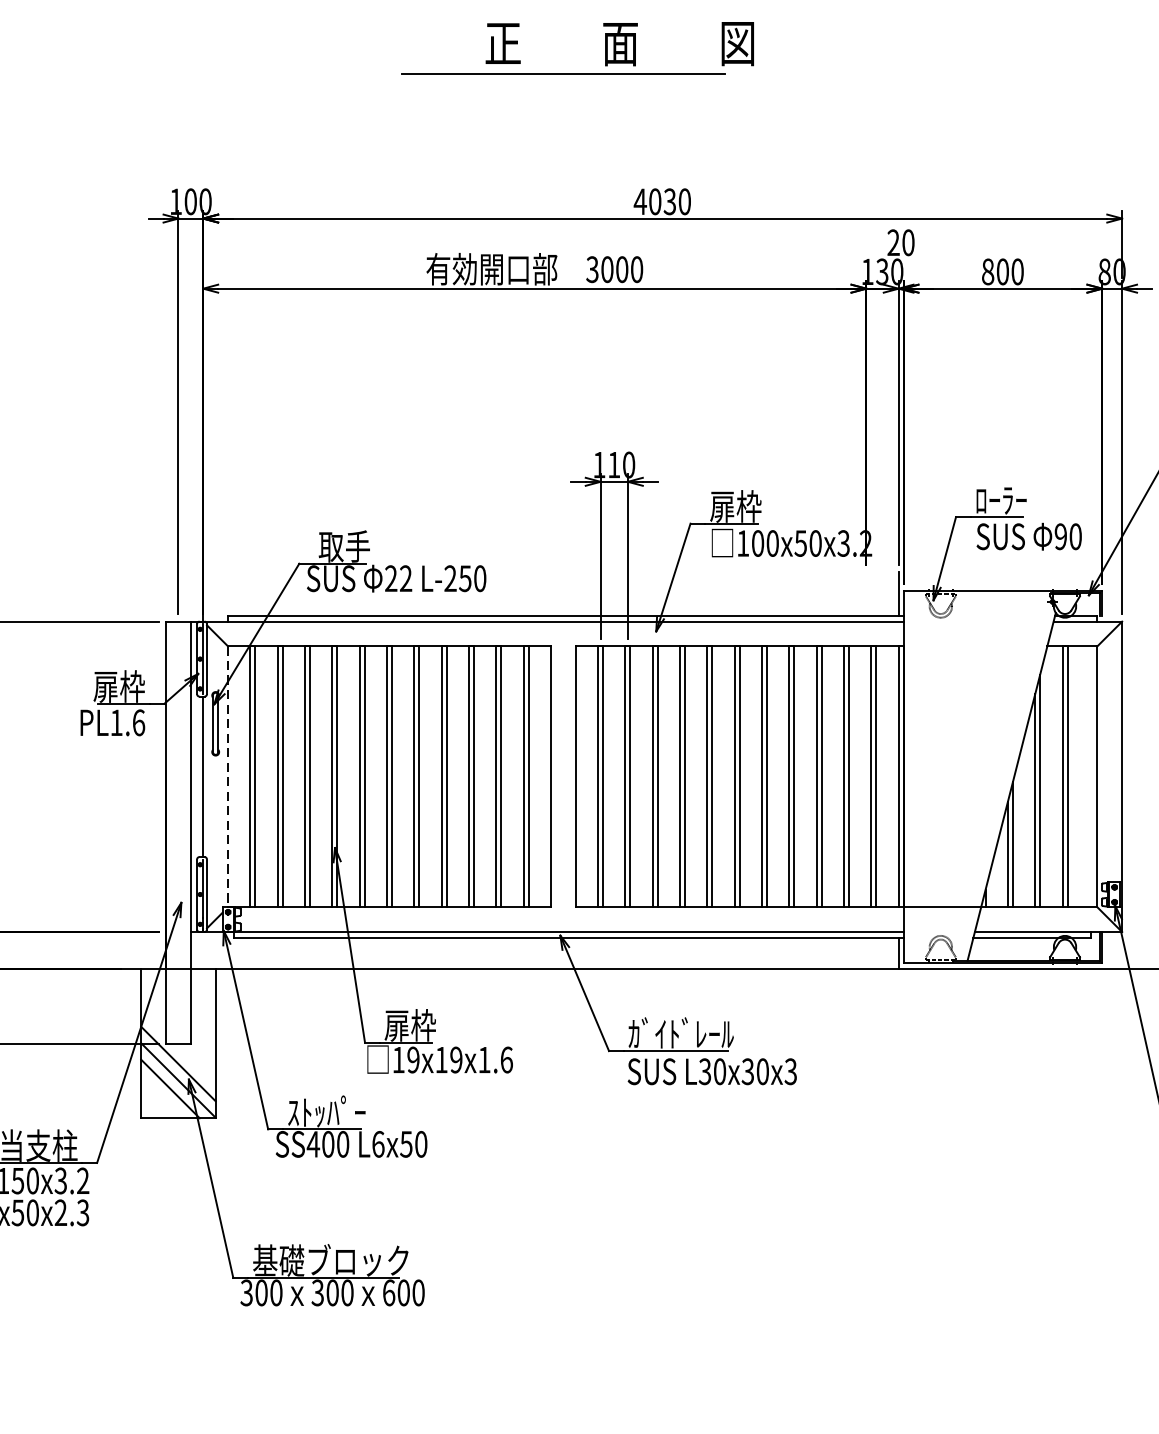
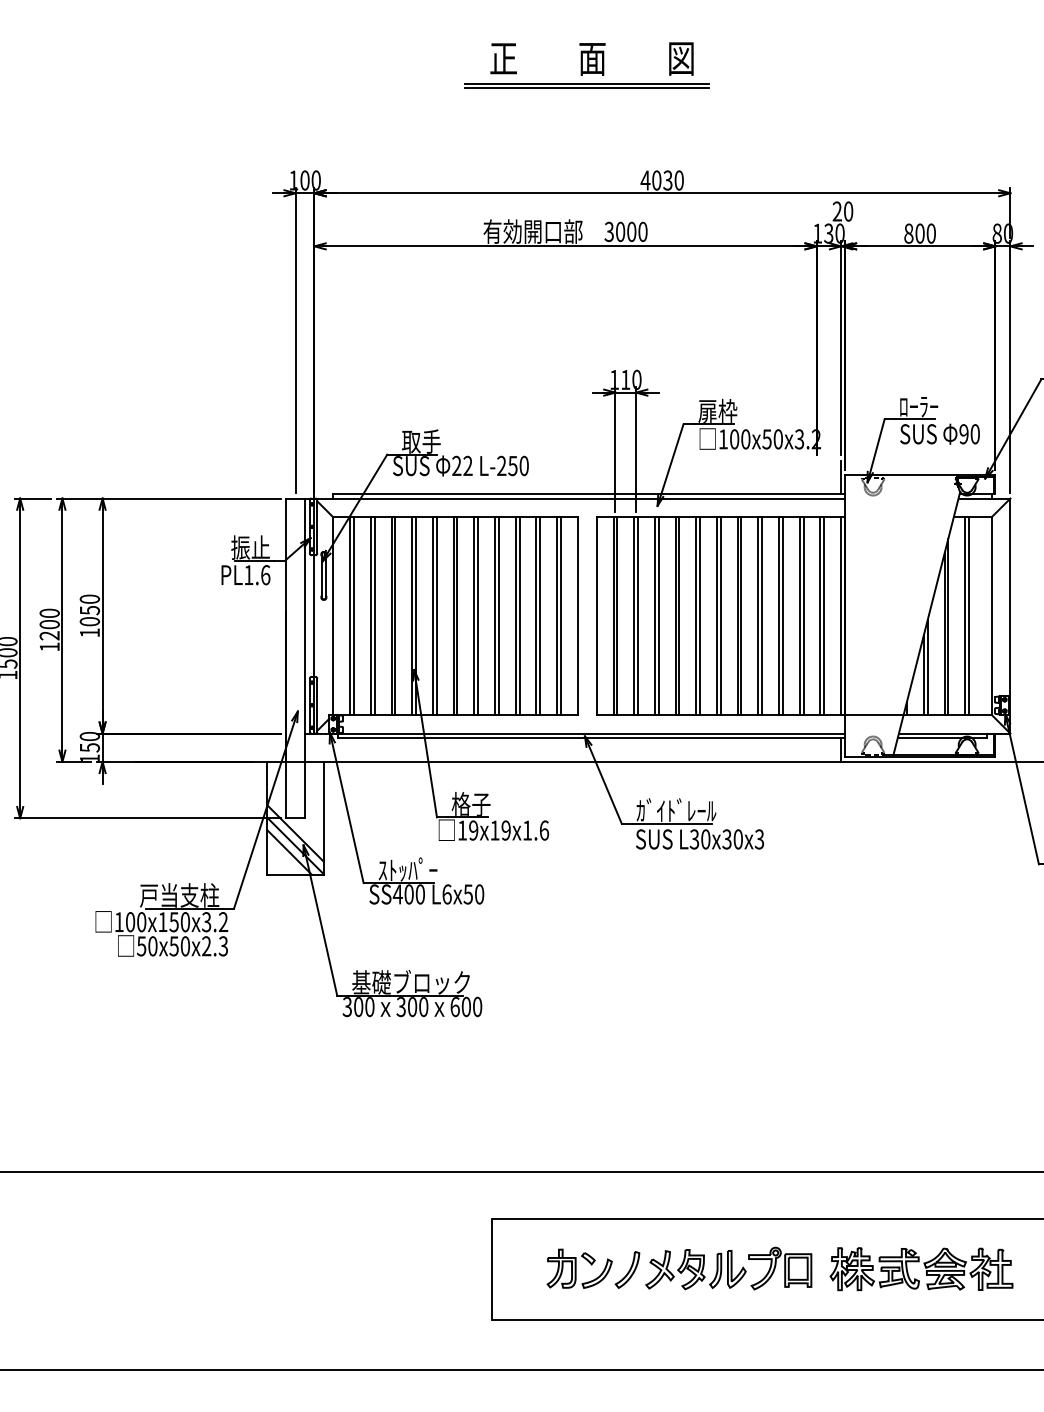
text: (619, 43) -> (591, 58), moved
line: (562, 78) -> (586, 87), added
text: (118, 686) -> (250, 547), 扉枠 -> 振止
line: (228, 777) -> (333, 616), dashed -> solid
text: (409, 1024) -> (470, 803), 扉枠 -> 格子

